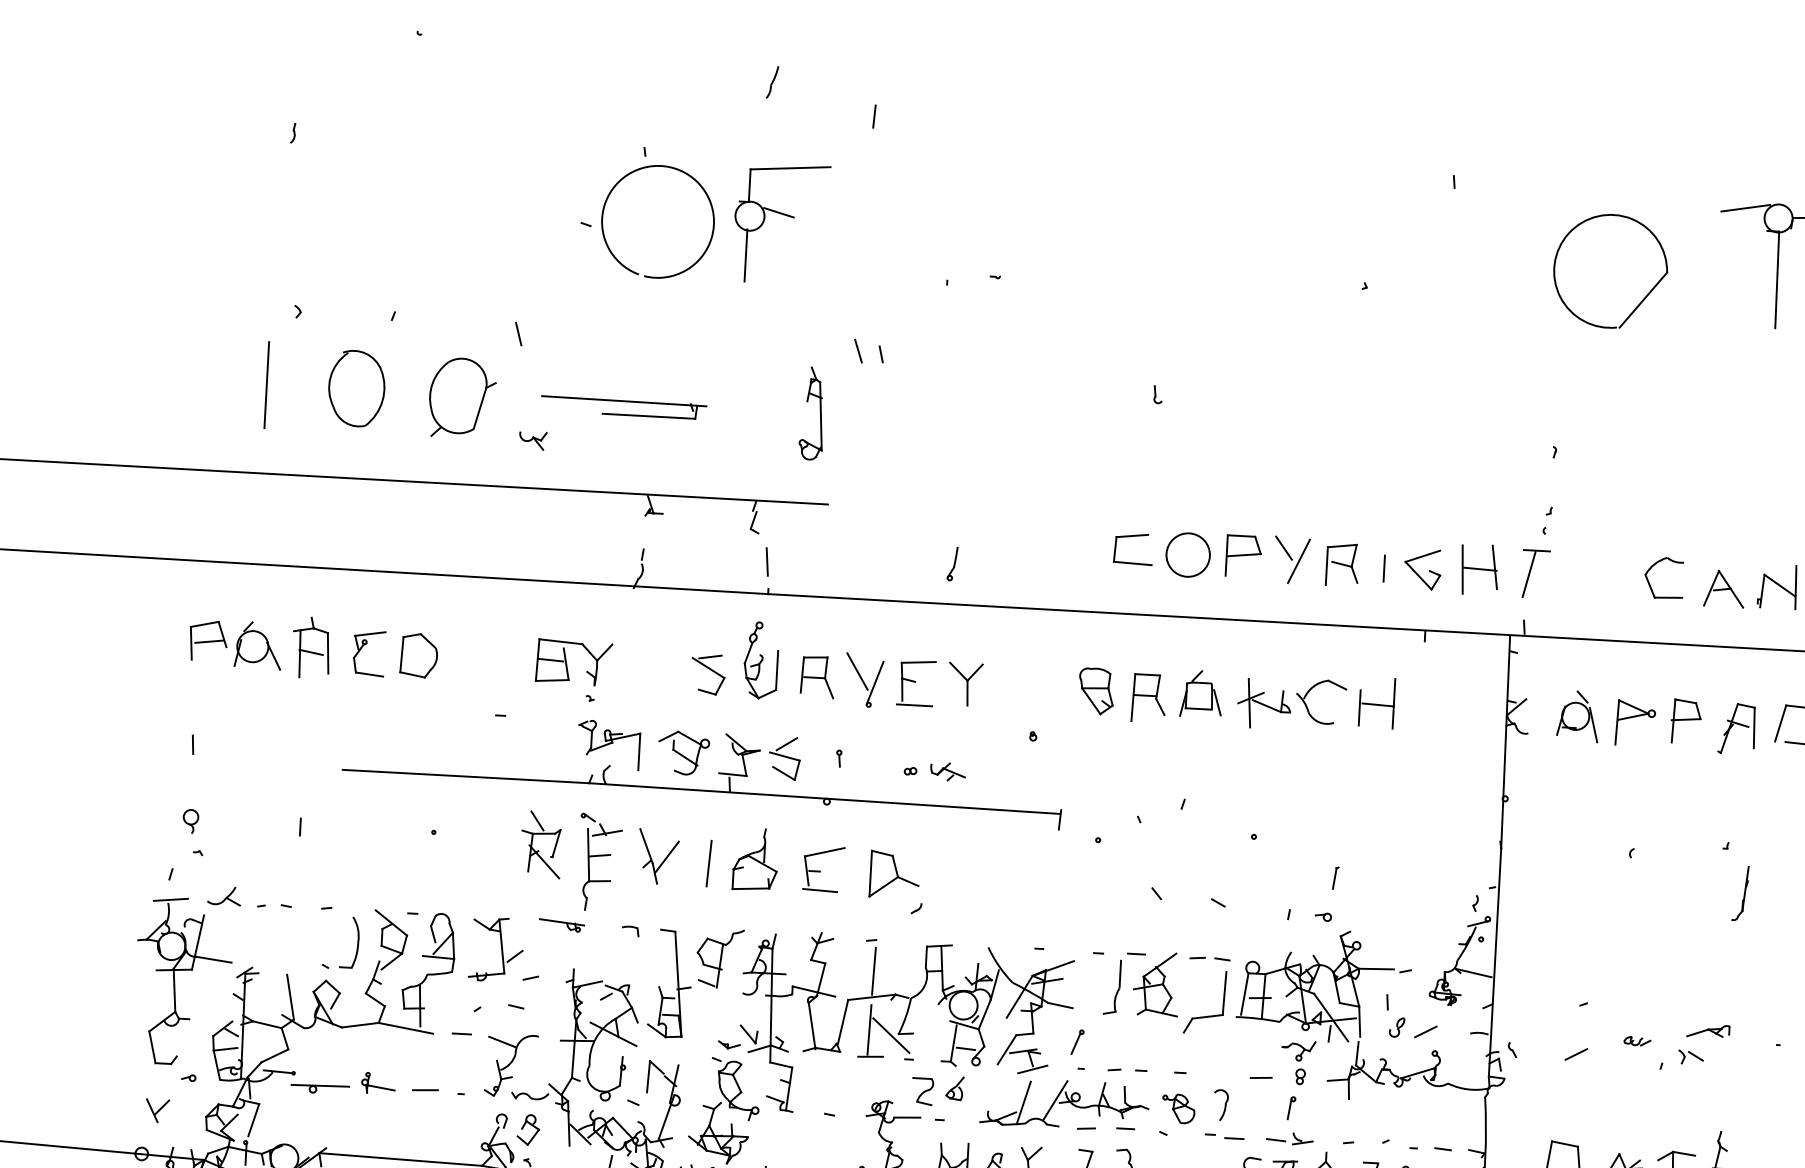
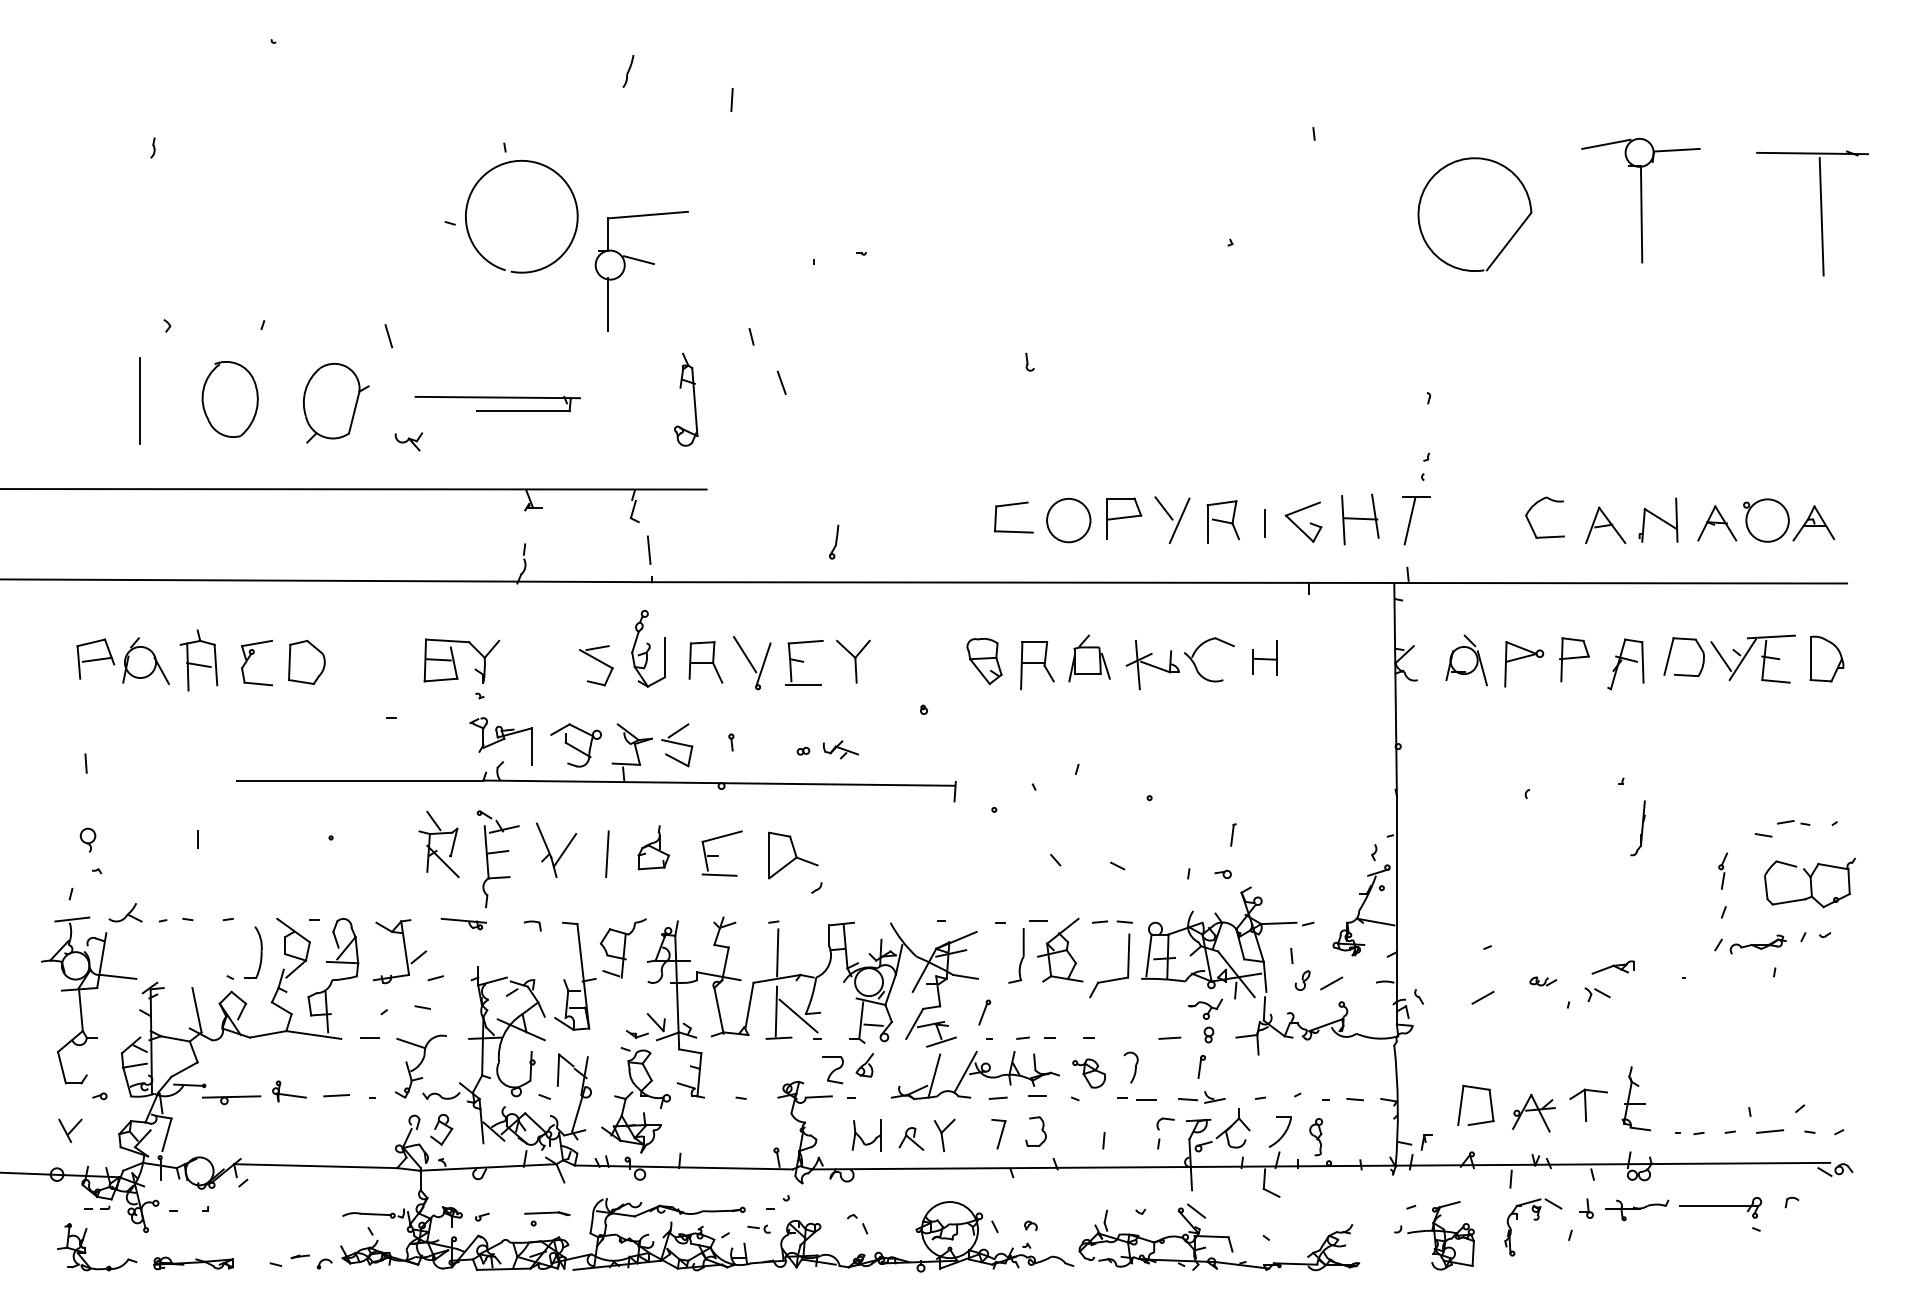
part: (783, 215) -> (643, 262), moved
line: (858, 350) -> (781, 382), moved
part: (1376, 702) -> (1264, 657), size x0.7
part: (755, 859) -> (653, 847), size x0.7

